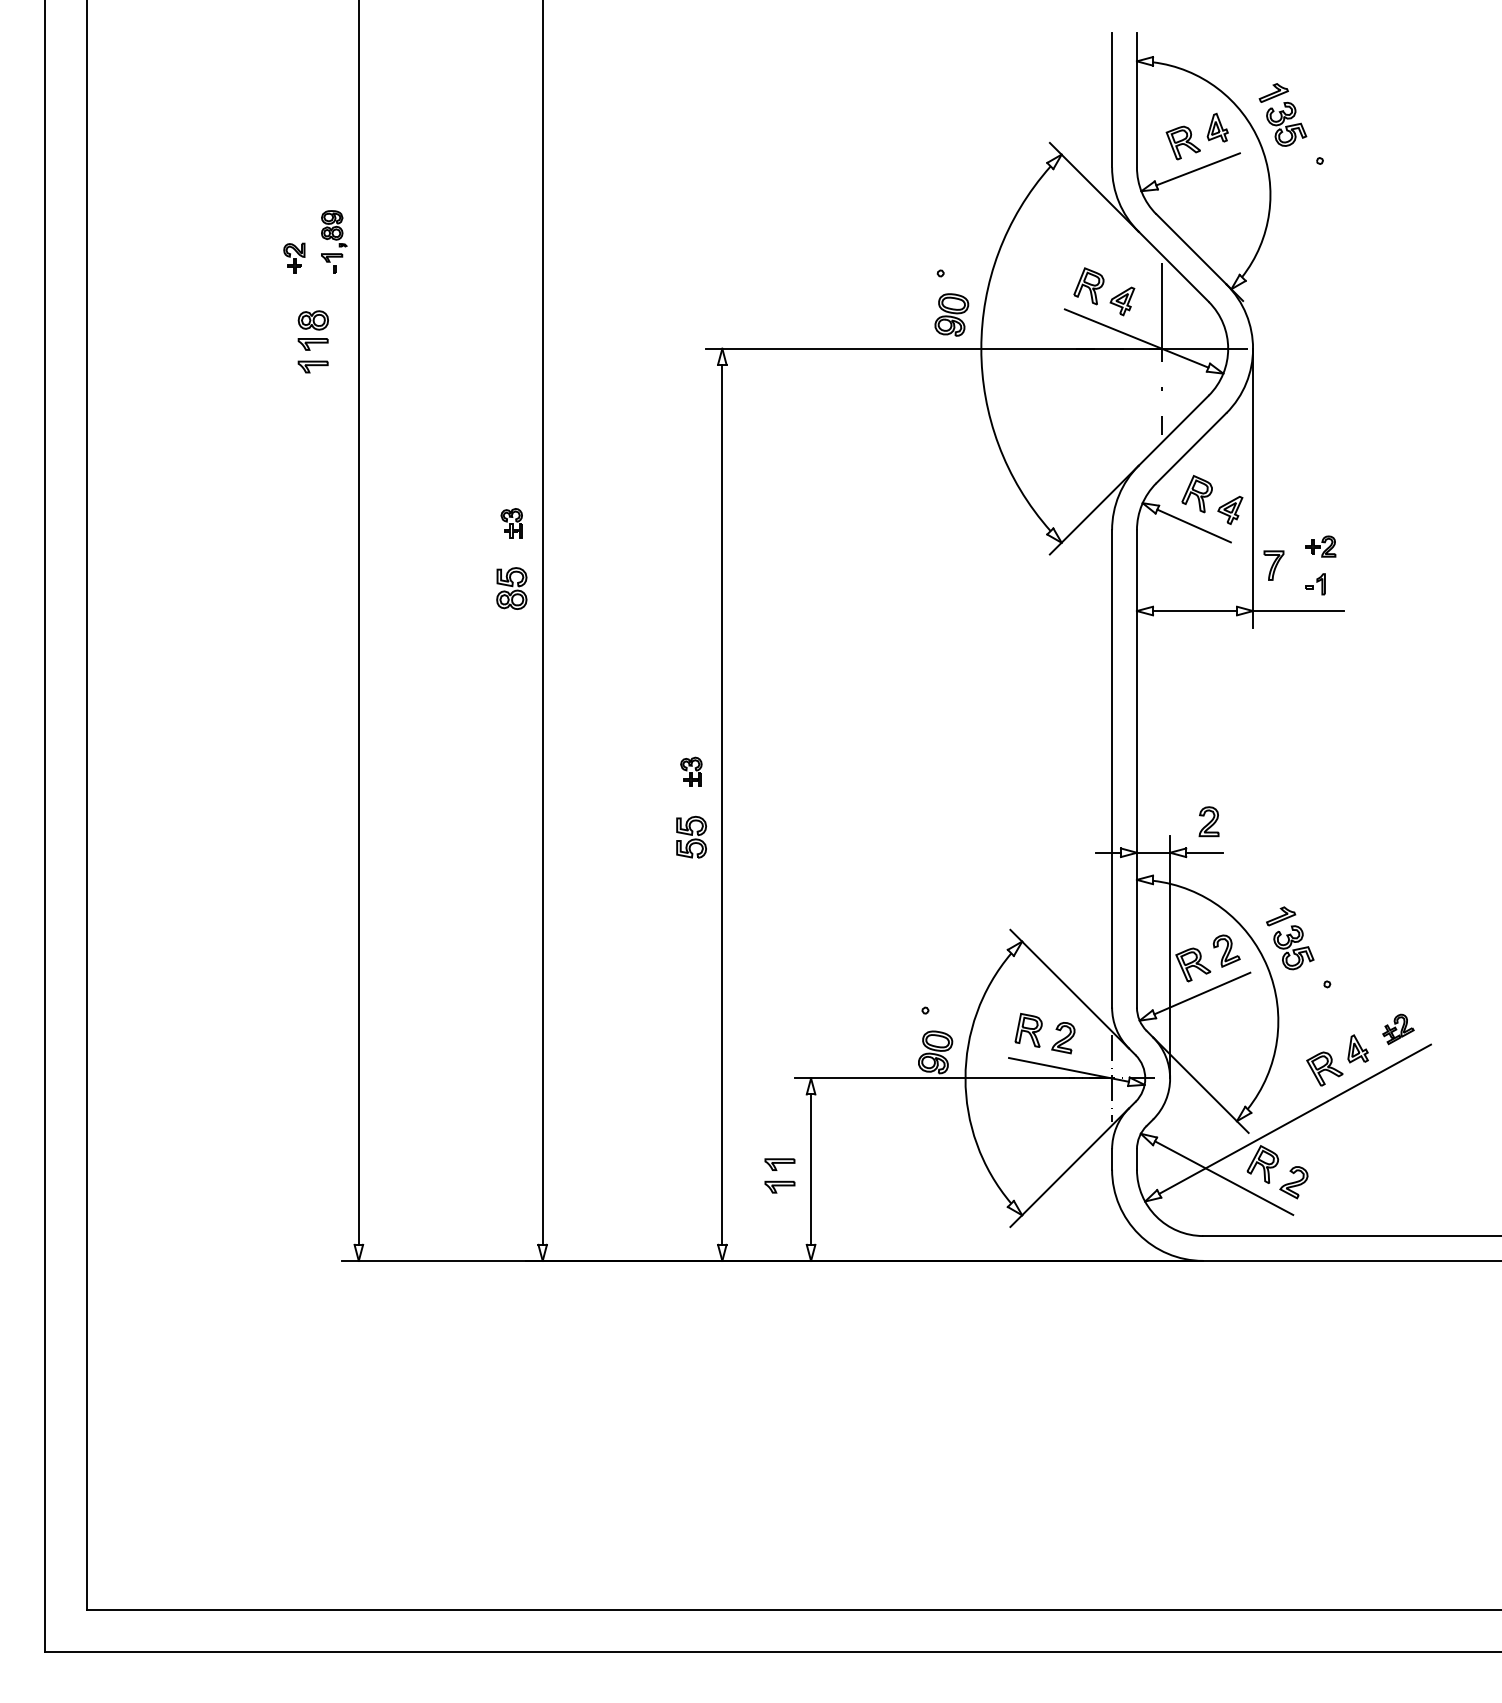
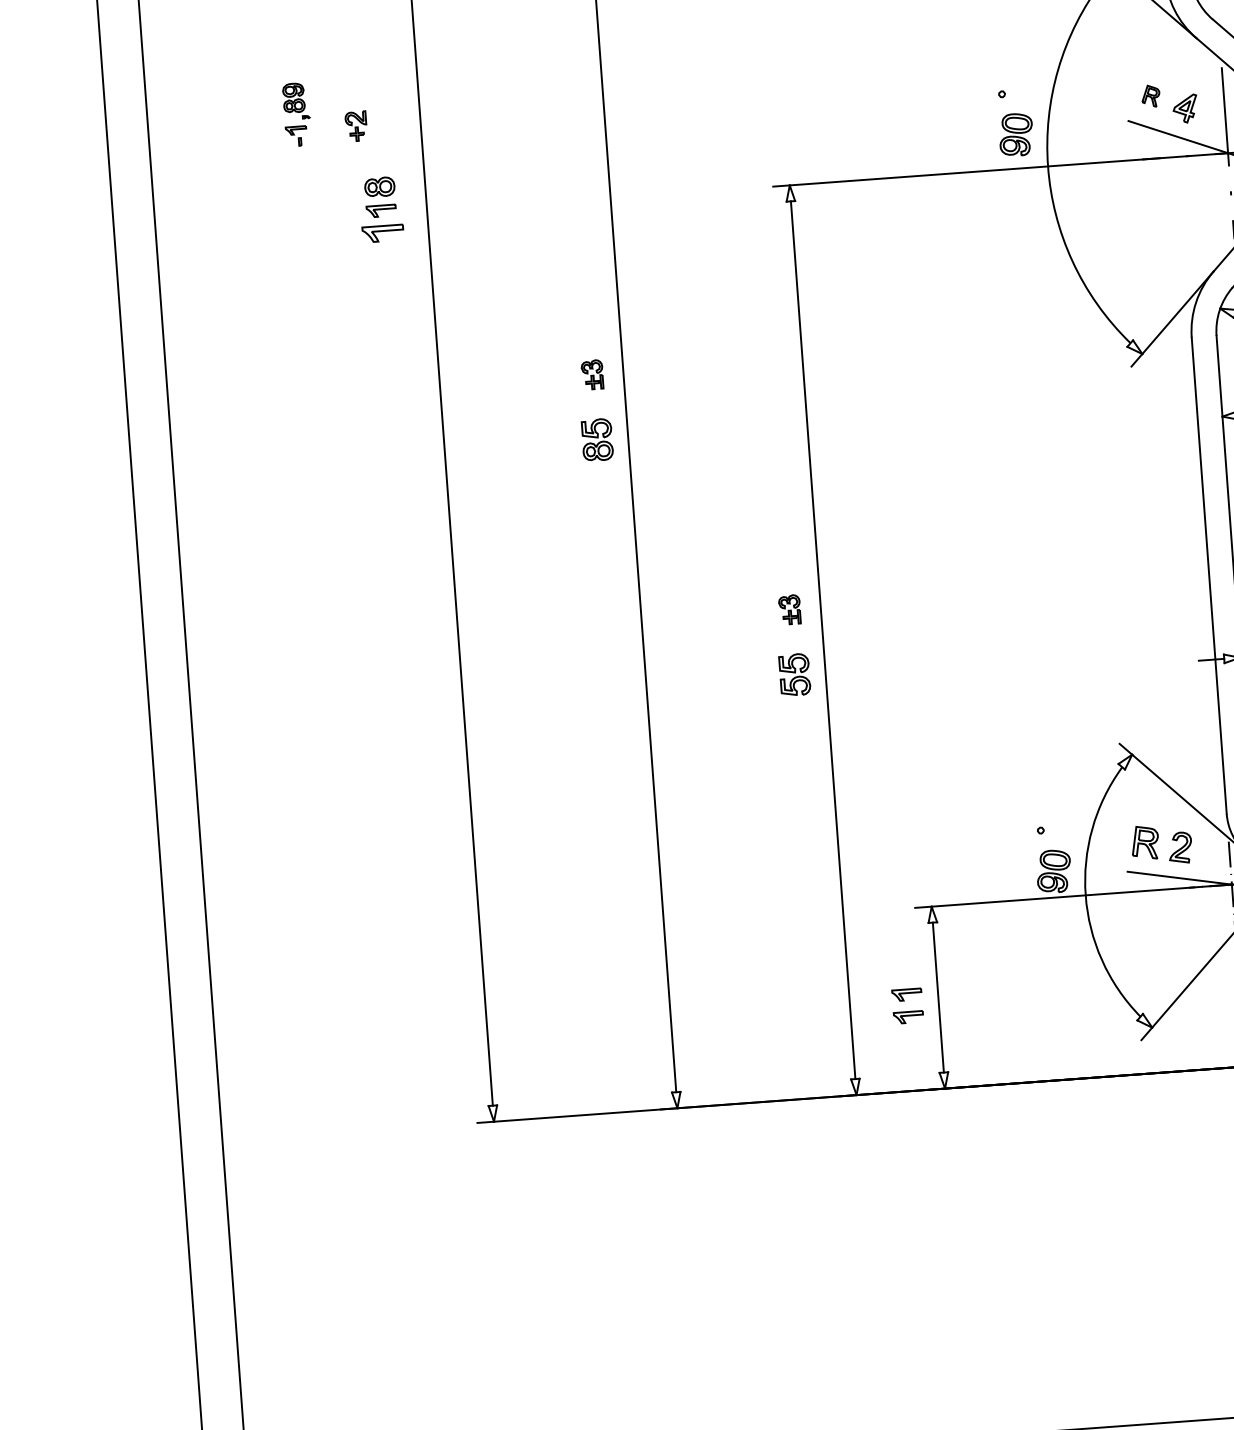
part: (334, 241) -> (297, 114), moved
part: (1088, 286) -> (1150, 96), size x0.6
part: (312, 366) -> (382, 233), size x1.4

